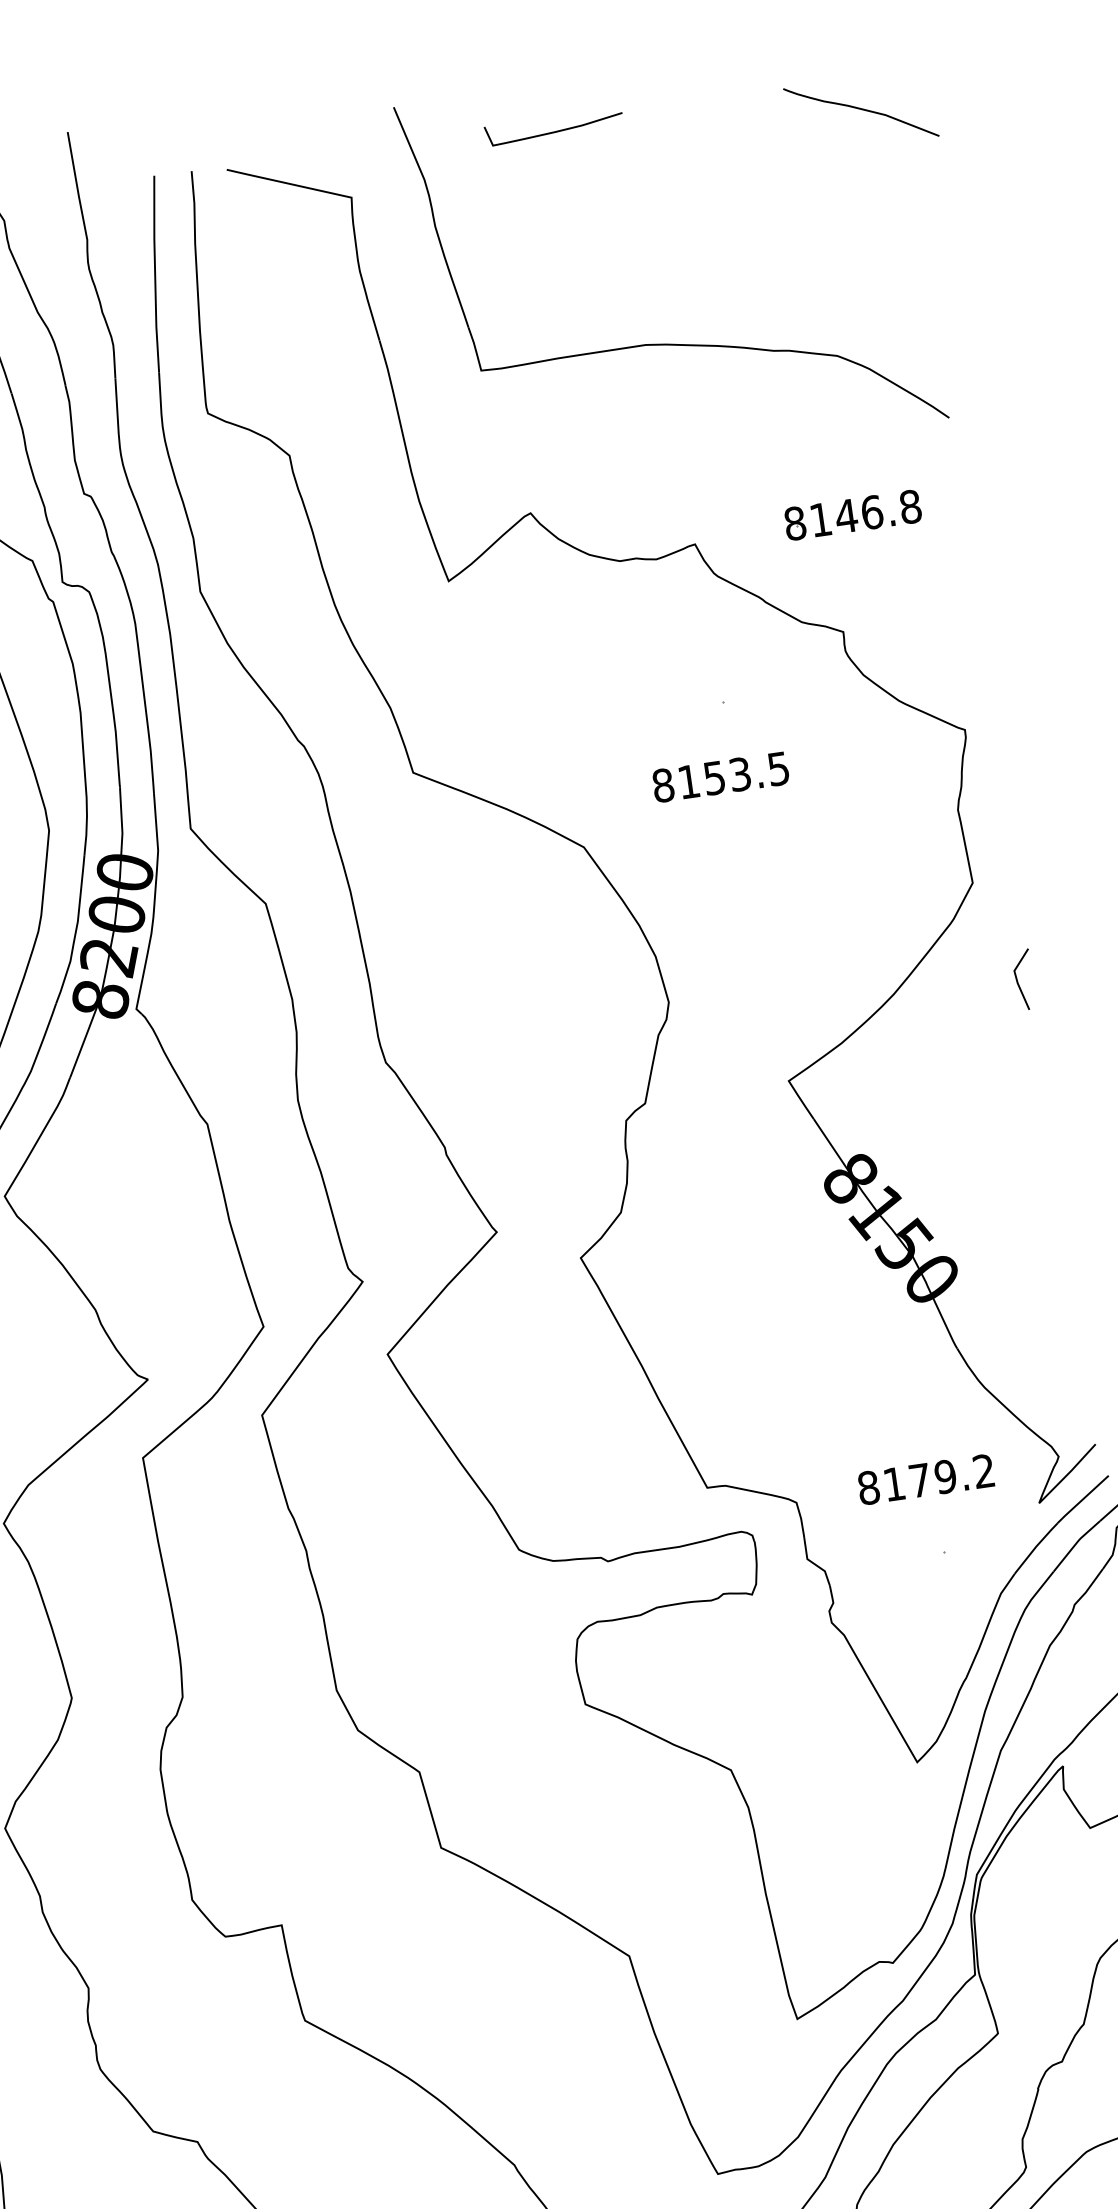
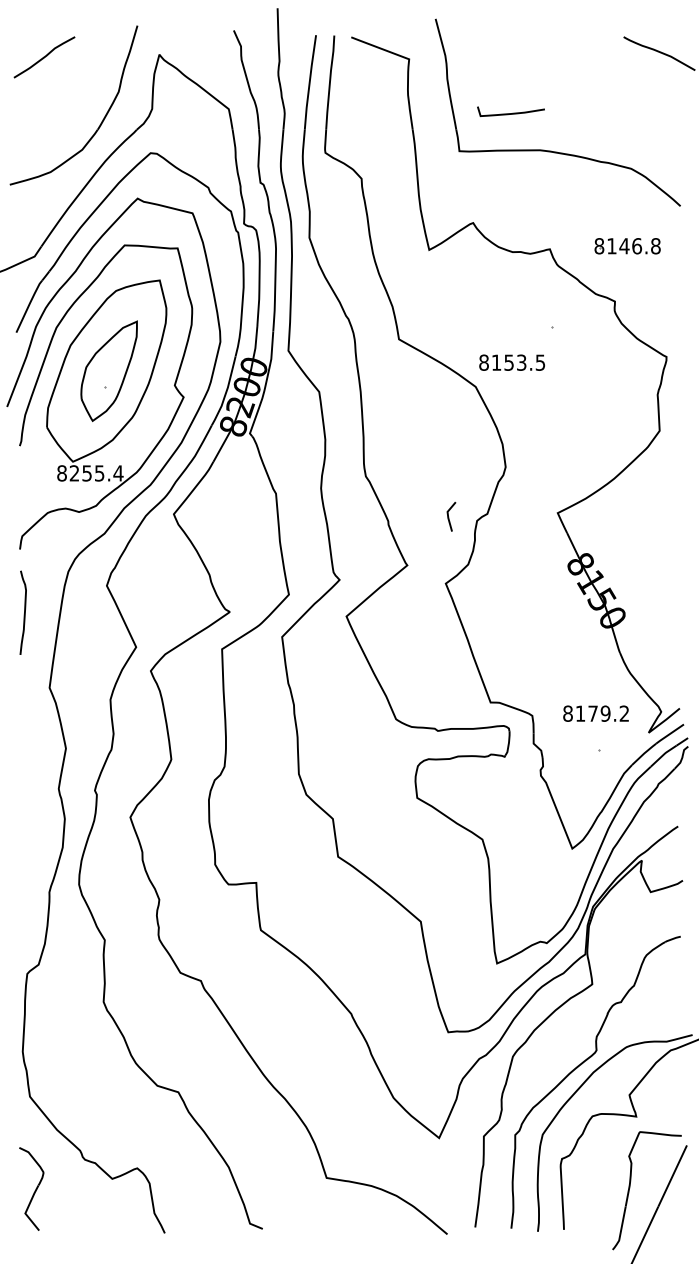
curve: (553, 131) -> (510, 113), moved
text: (721, 776) -> (512, 362), moved
line: (1019, 981) -> (449, 517), moved

